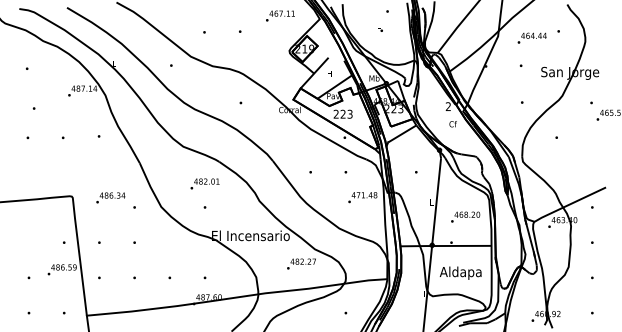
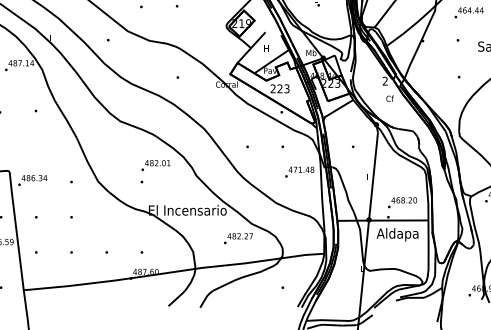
text: (204, 183) -> (155, 165), moved
text: (110, 197) -> (32, 180), moved
text: (465, 216) -> (402, 202), moved
text: (460, 272) -> (397, 234), moved

